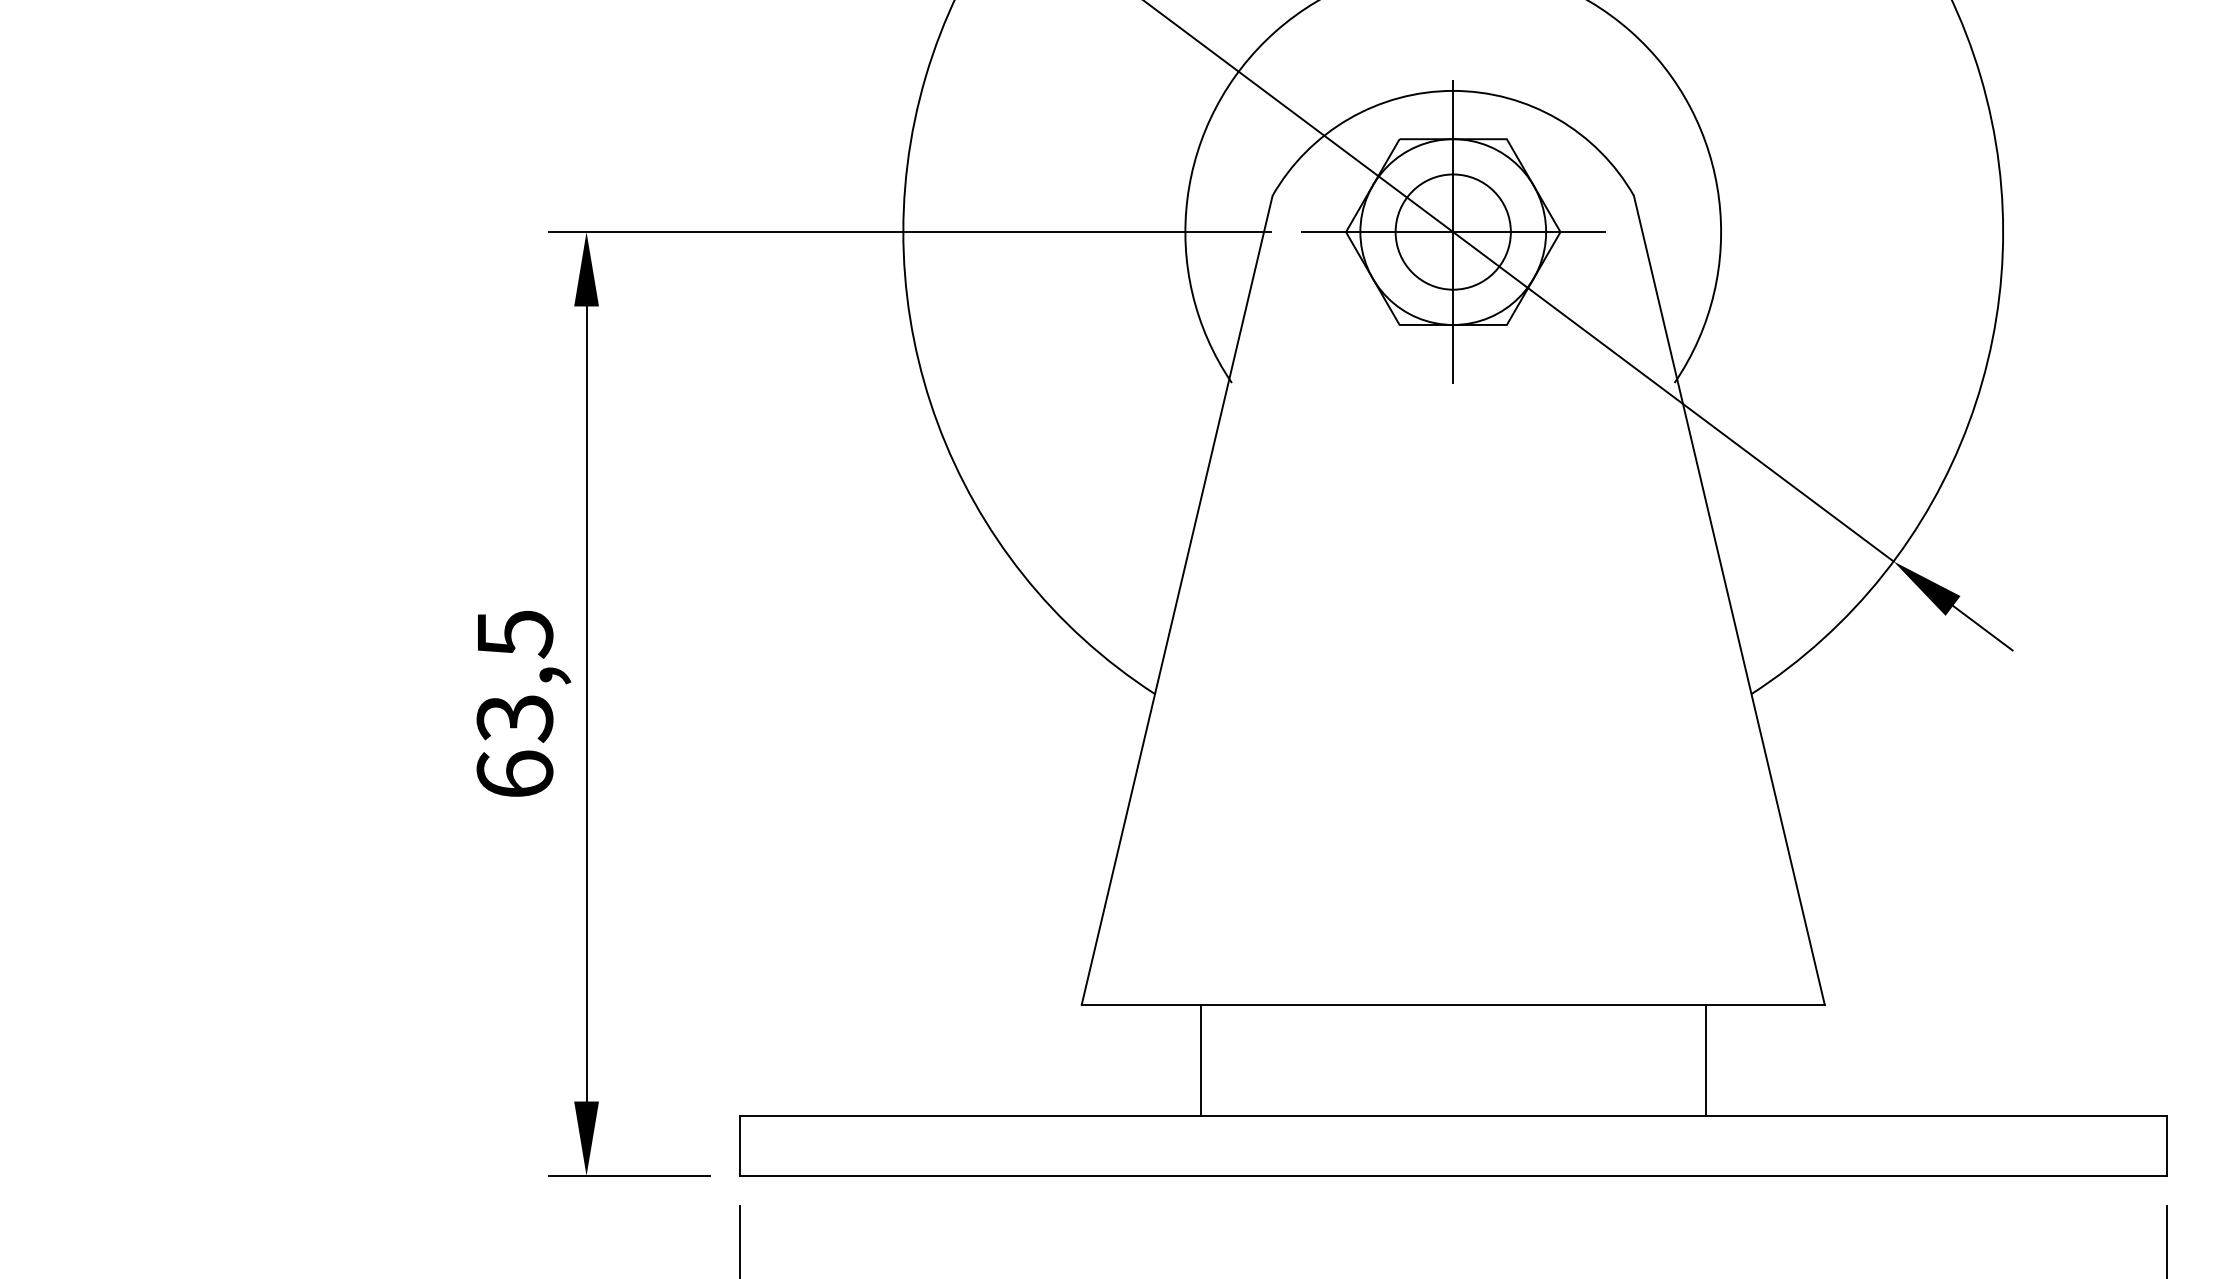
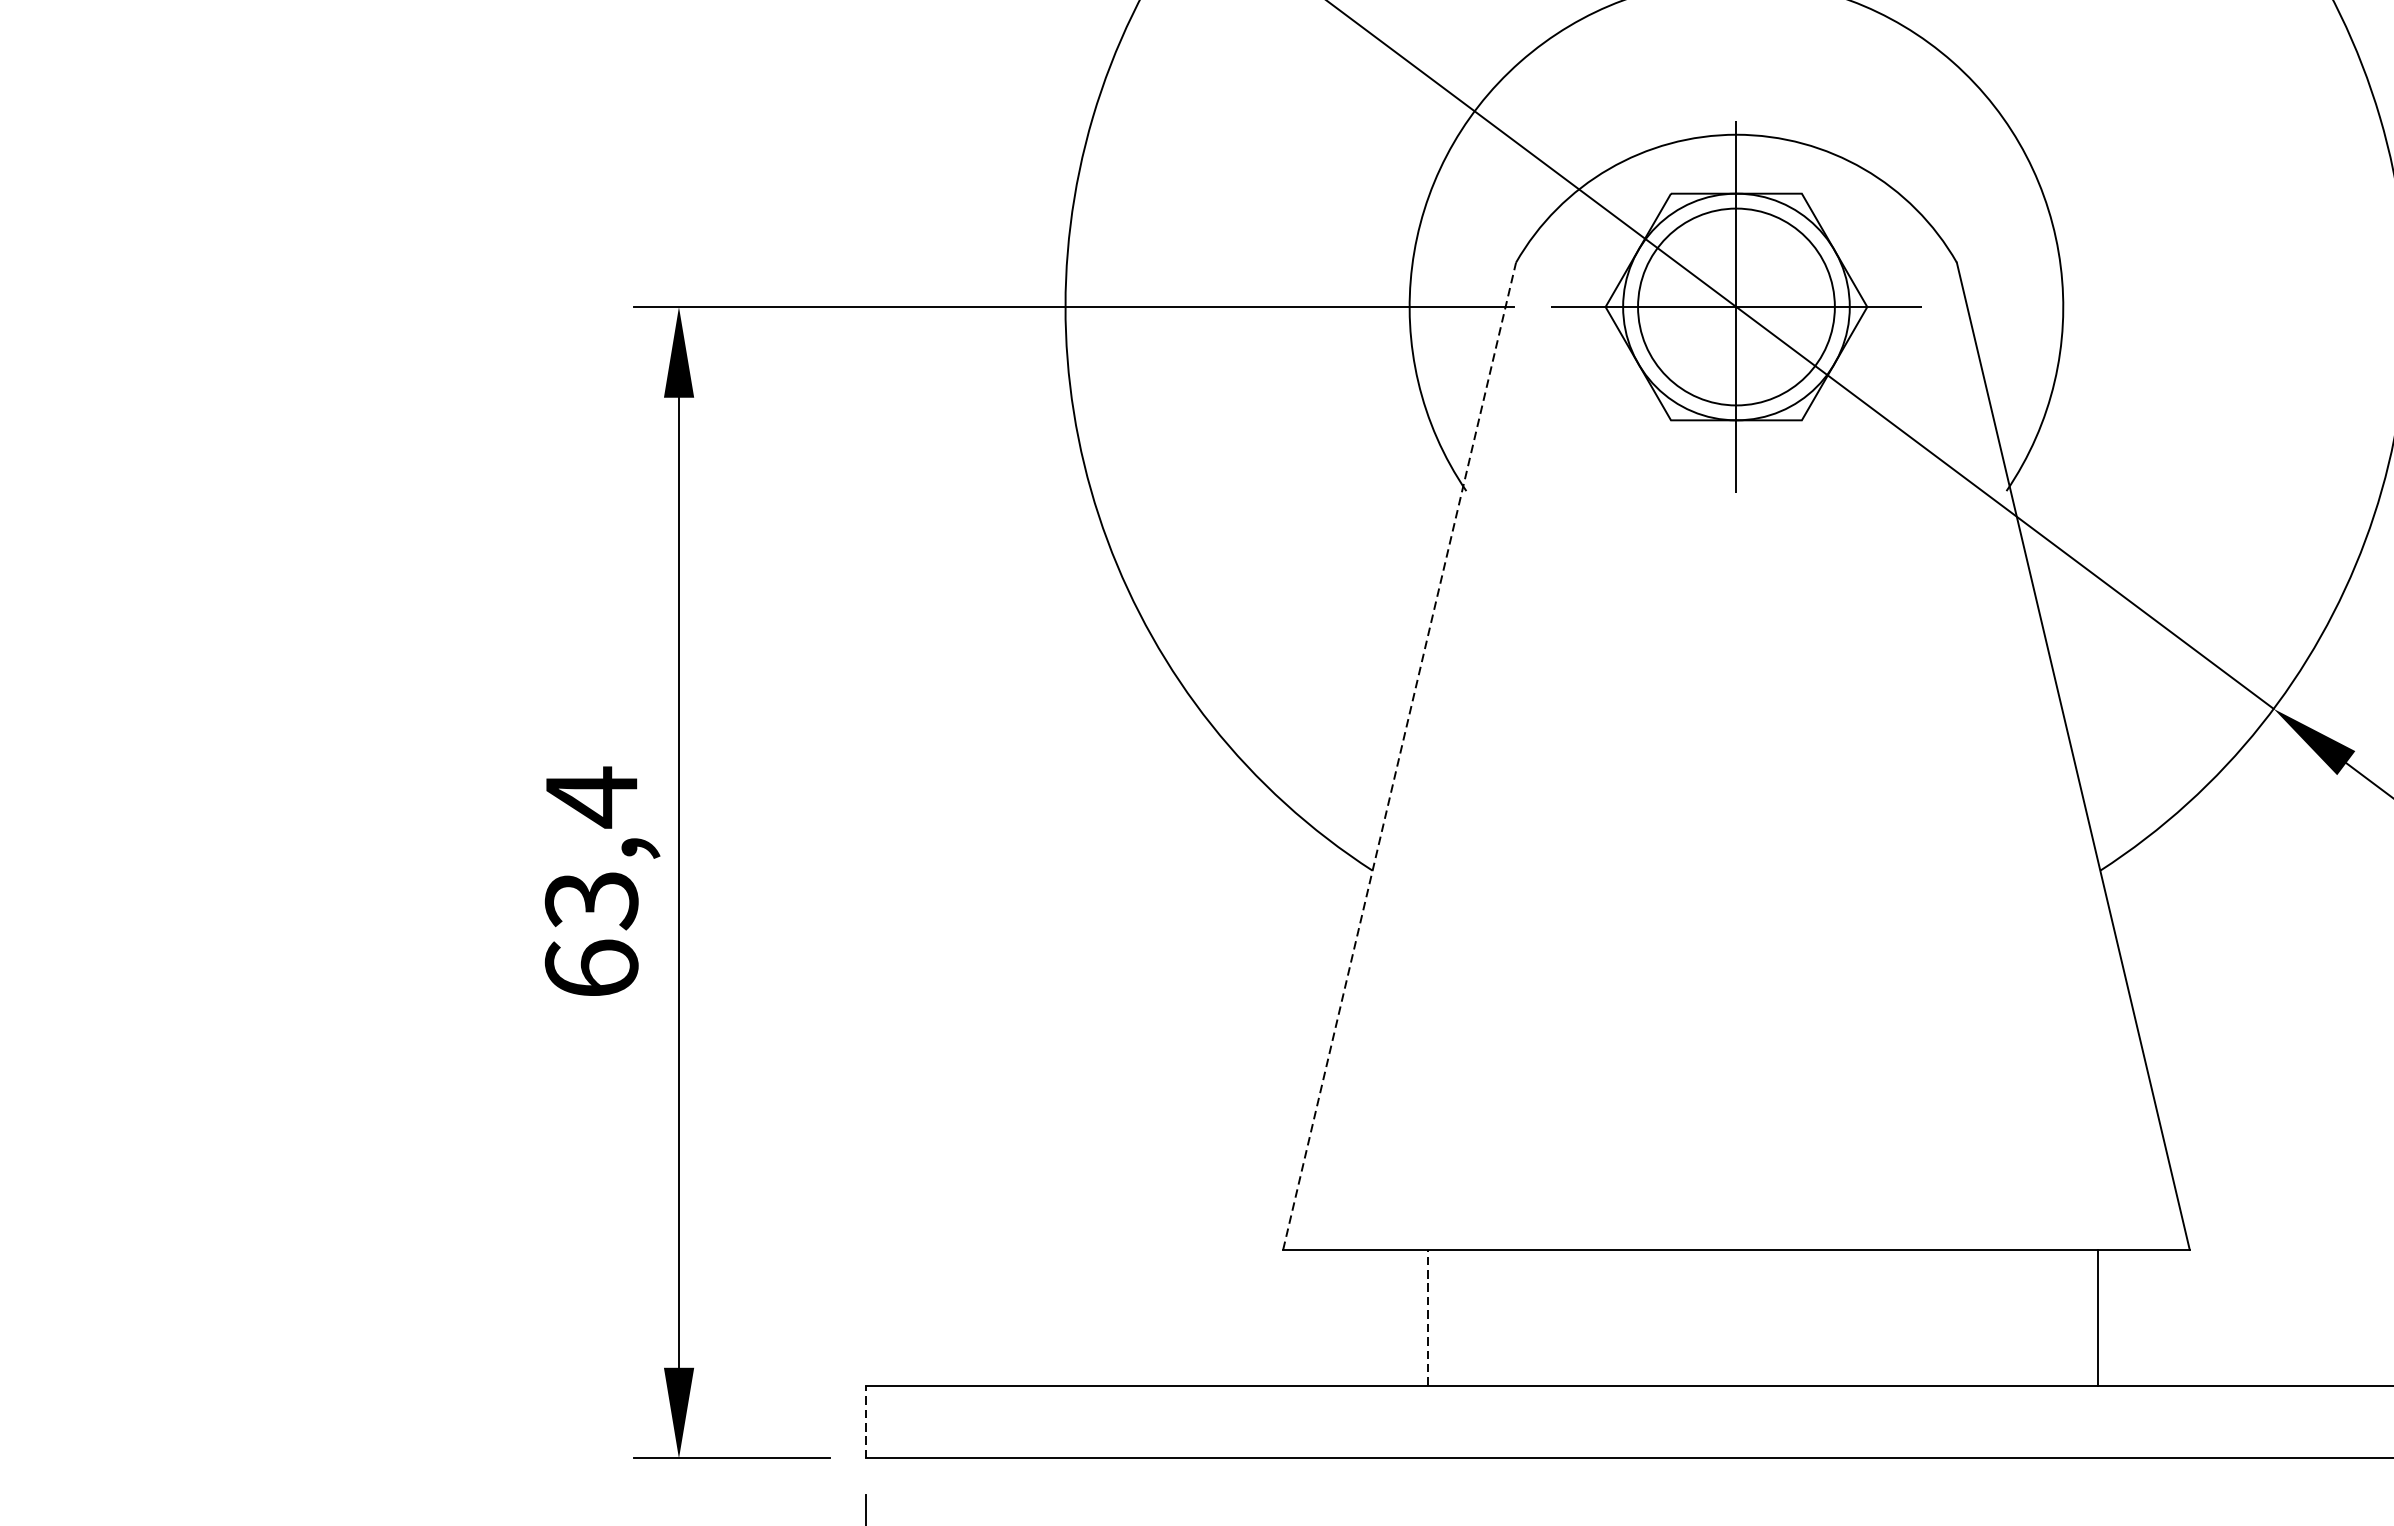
circle: (1452, 231) -> (1735, 306), size x1.4
line: (1177, 600) -> (1400, 756), solid -> dashed
text: (515, 633) -> (592, 796), 63,5 -> 63,4
line: (1200, 1060) -> (1428, 1317), solid -> dashed
line: (1705, 1060) -> (2097, 1317), moved
line: (739, 1146) -> (865, 1422), solid -> dashed

